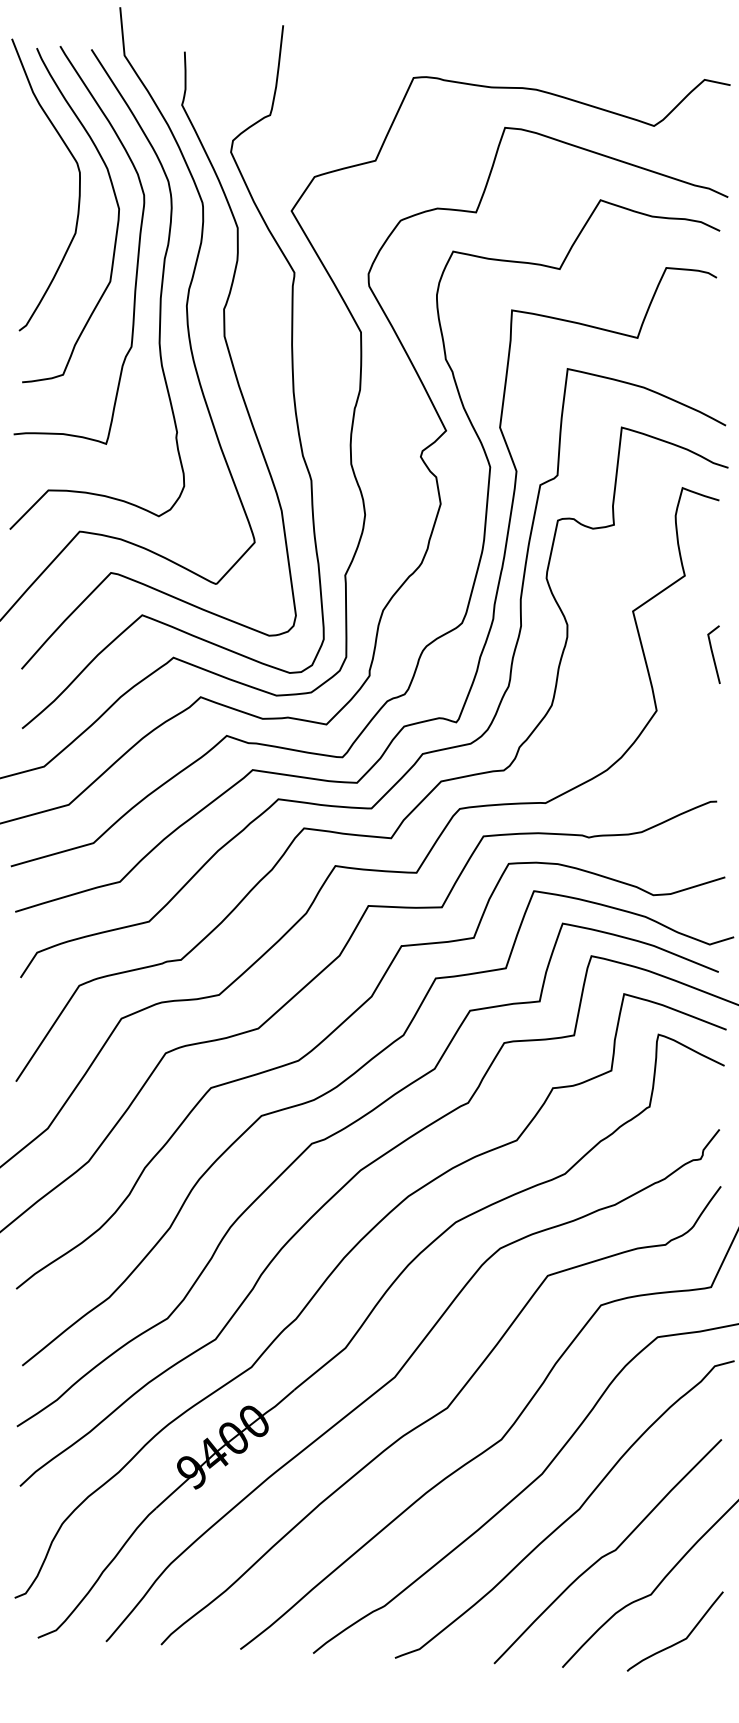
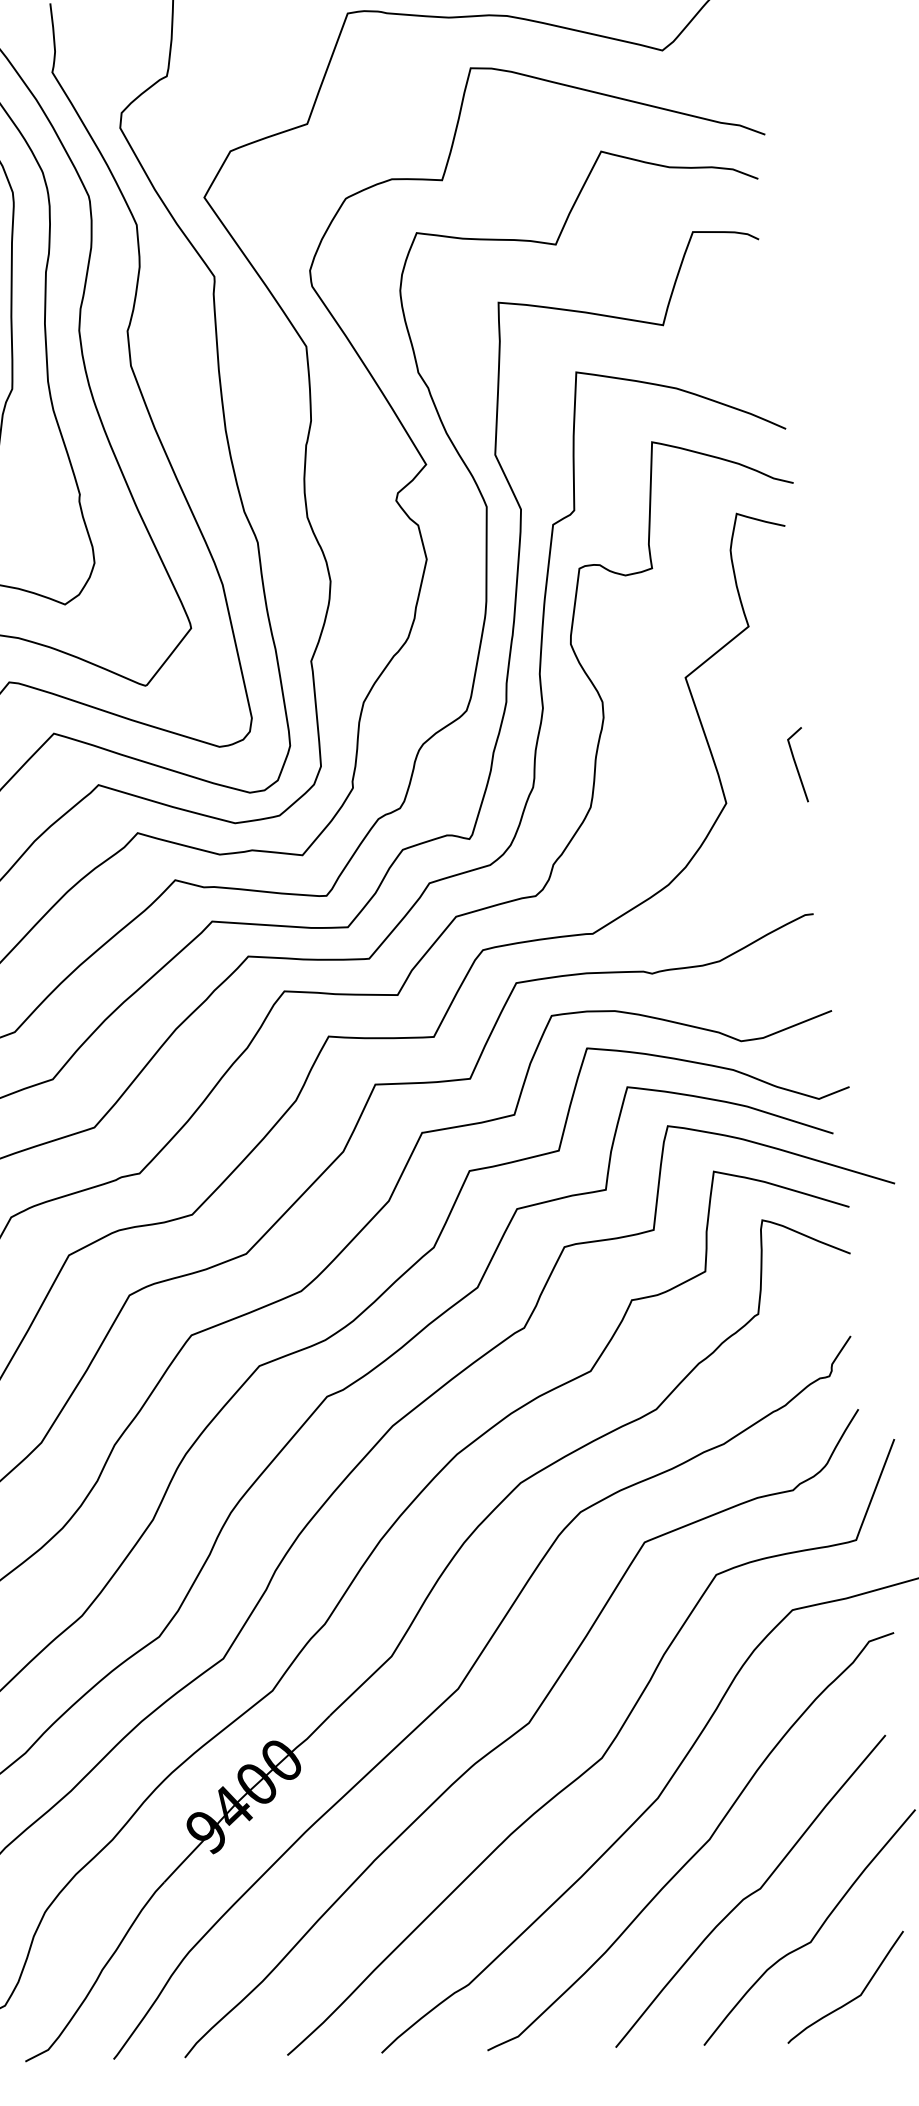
line: (713, 654) -> (796, 764), moved

